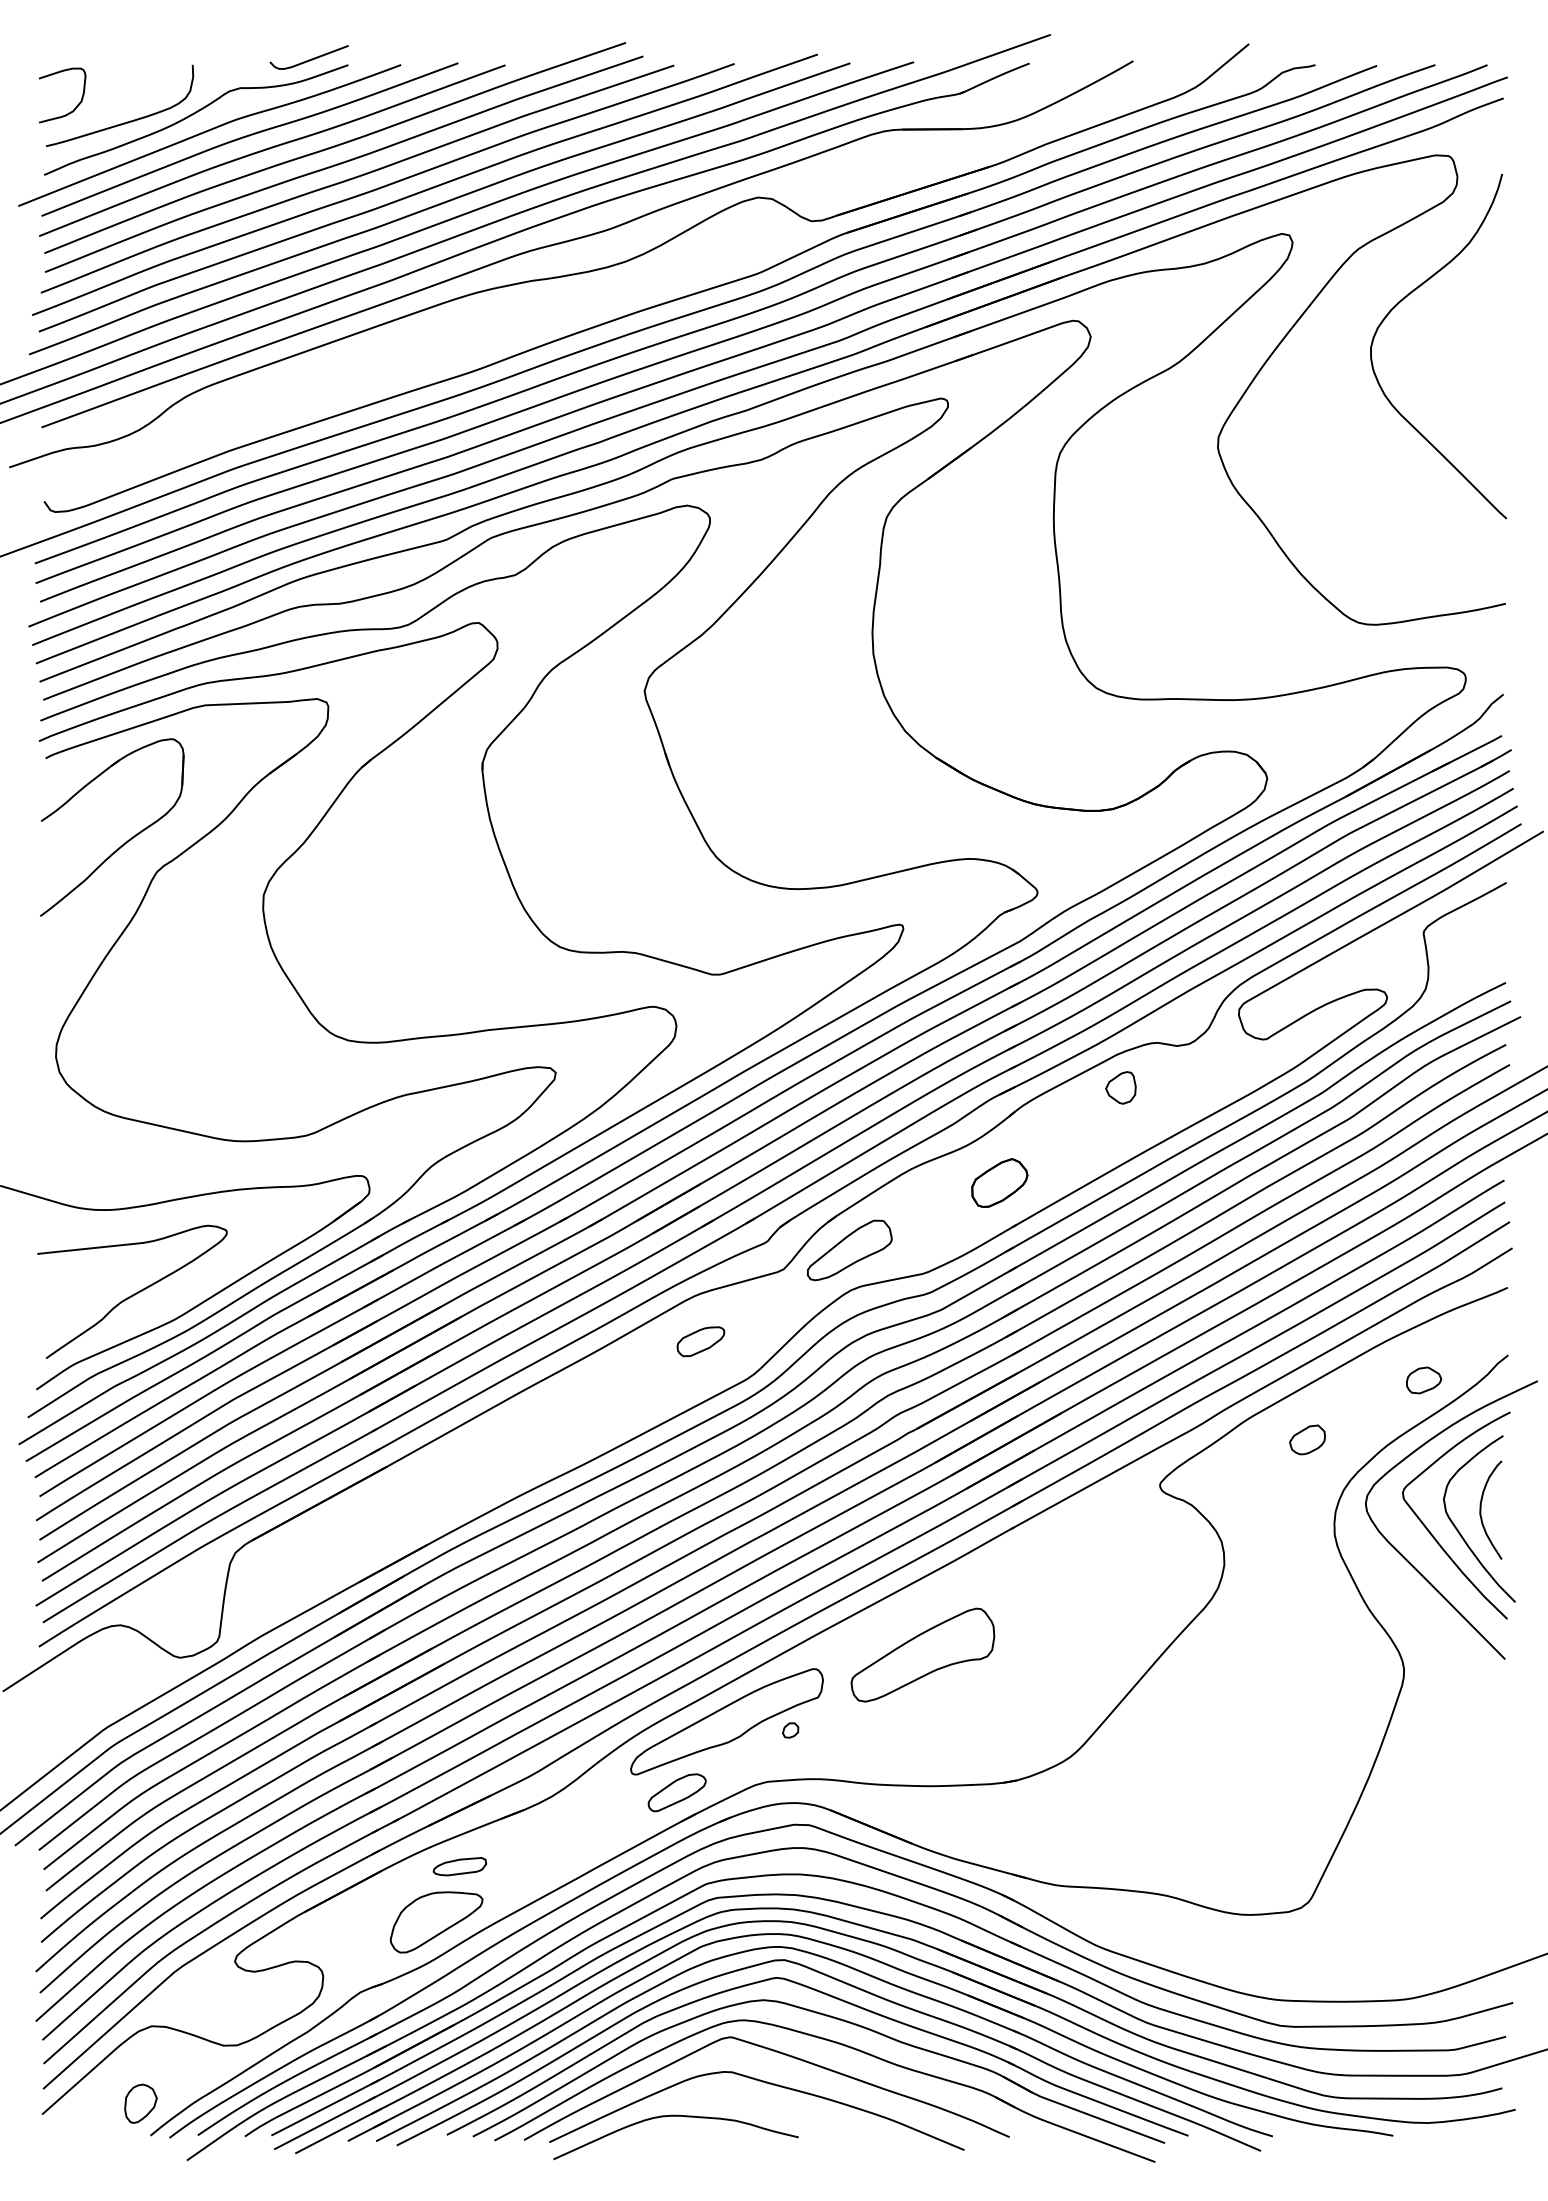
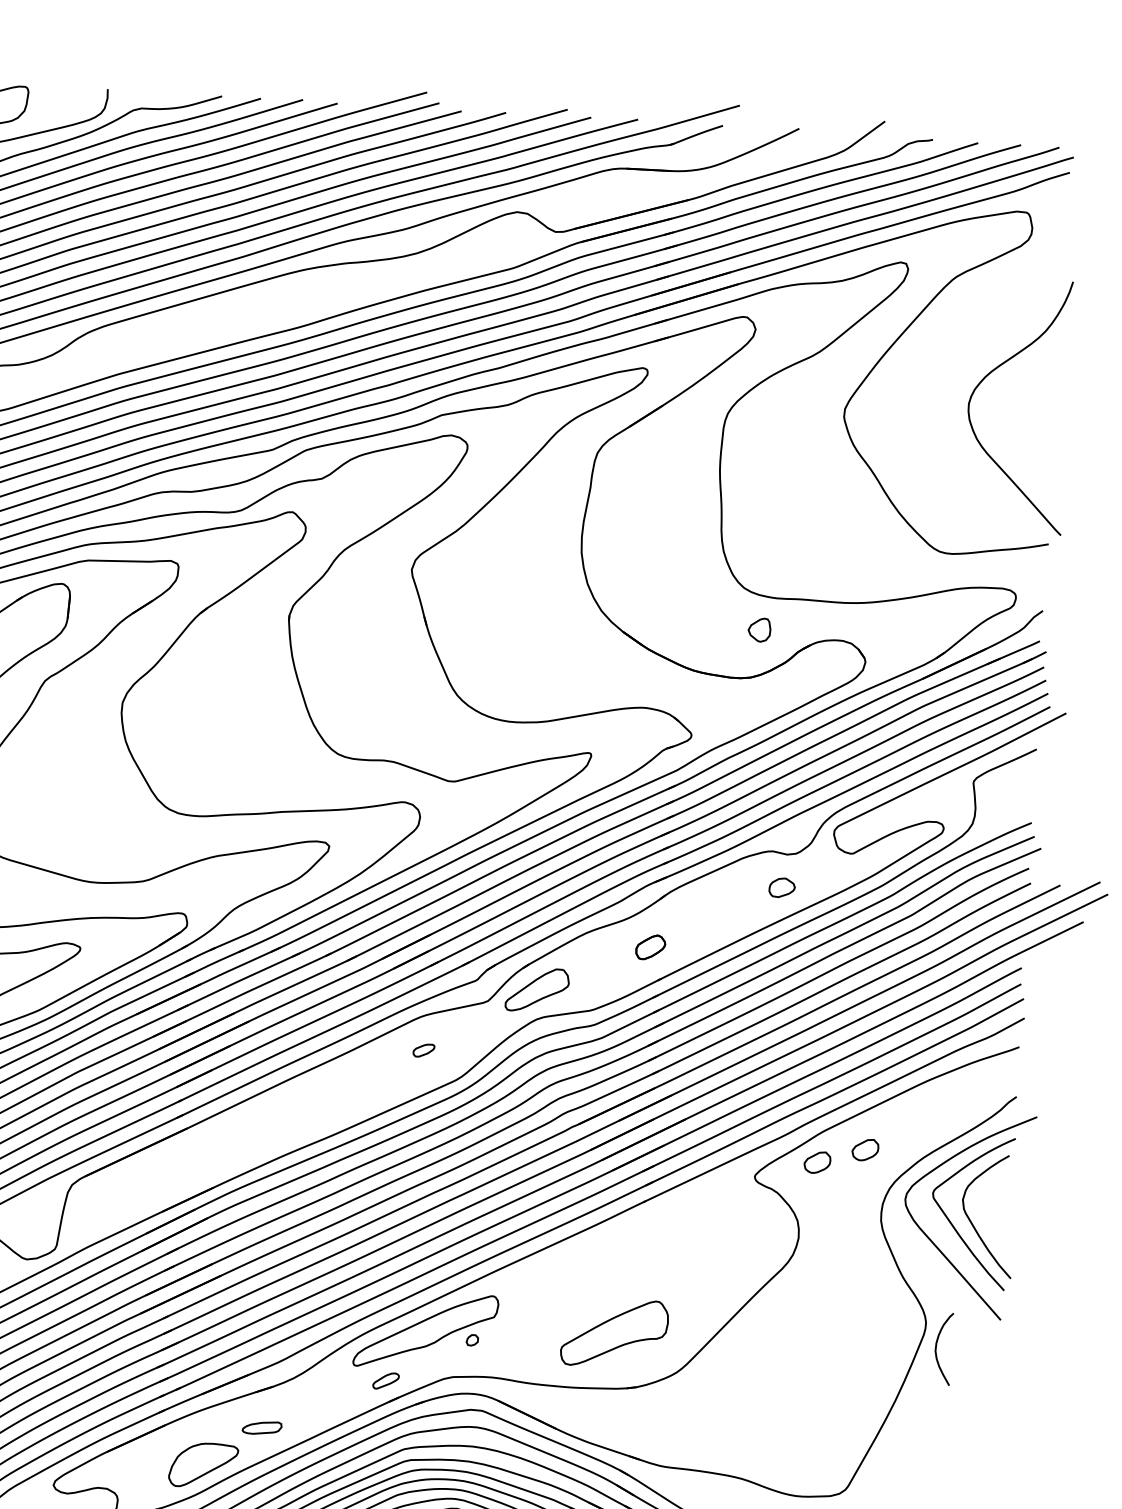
curve: (308, 59) -> (193, 90), removed
curve: (1397, 305) -> (990, 373), moved
part: (1120, 1087) -> (759, 629), moved
part: (999, 1182) -> (650, 946), size x0.7
part: (700, 1341) -> (423, 1050), size x0.6
part: (1424, 1380) -> (782, 887), moved
part: (1243, 1460) -> (817, 1162), added
curve: (1481, 1509) -> (936, 1348), moved
part: (922, 1654) -> (614, 1332), moved
part: (676, 1792) -> (385, 1380), size x0.6
part: (459, 1866) -> (261, 1427), moved

